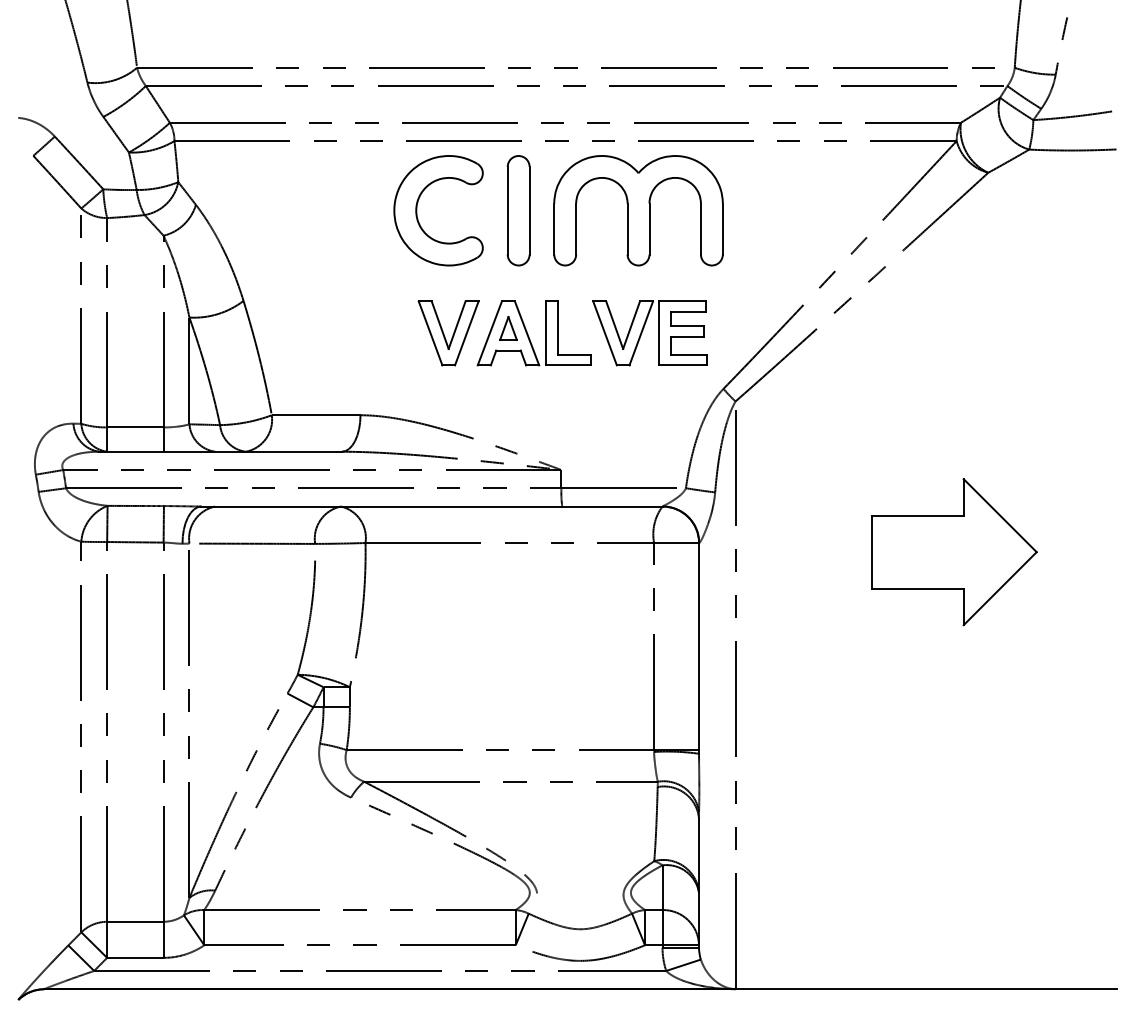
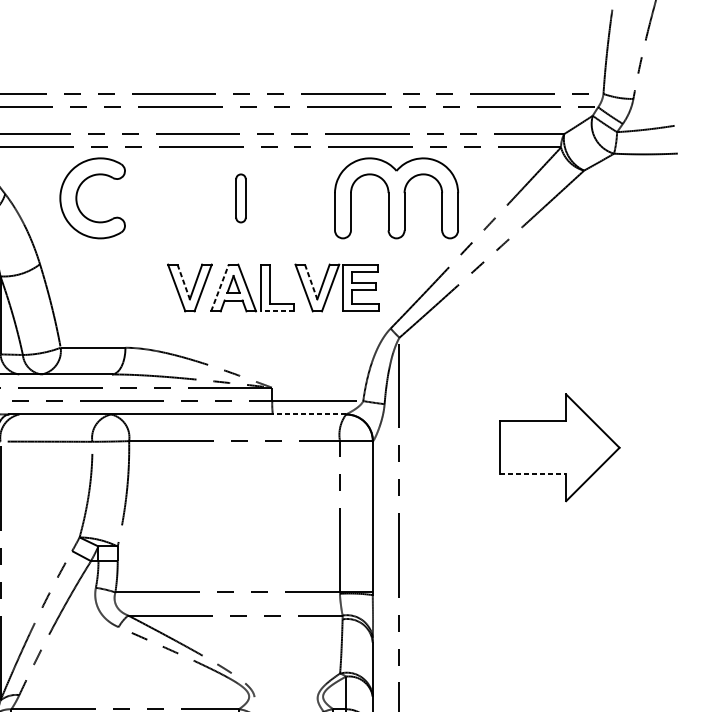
part: (417, 210) -> (77, 198), moved
part: (518, 210) -> (240, 198), size x0.6
part: (638, 210) -> (396, 198), moved
line: (440, 325) -> (183, 282), solid -> dashed
line: (614, 325) -> (311, 282), solid -> dashed
line: (490, 332) -> (220, 287), solid -> dashed
line: (568, 365) -> (277, 311), solid -> dashed
line: (612, 506) -> (309, 414), solid -> dashed
line: (918, 588) -> (533, 474), solid -> dashed

